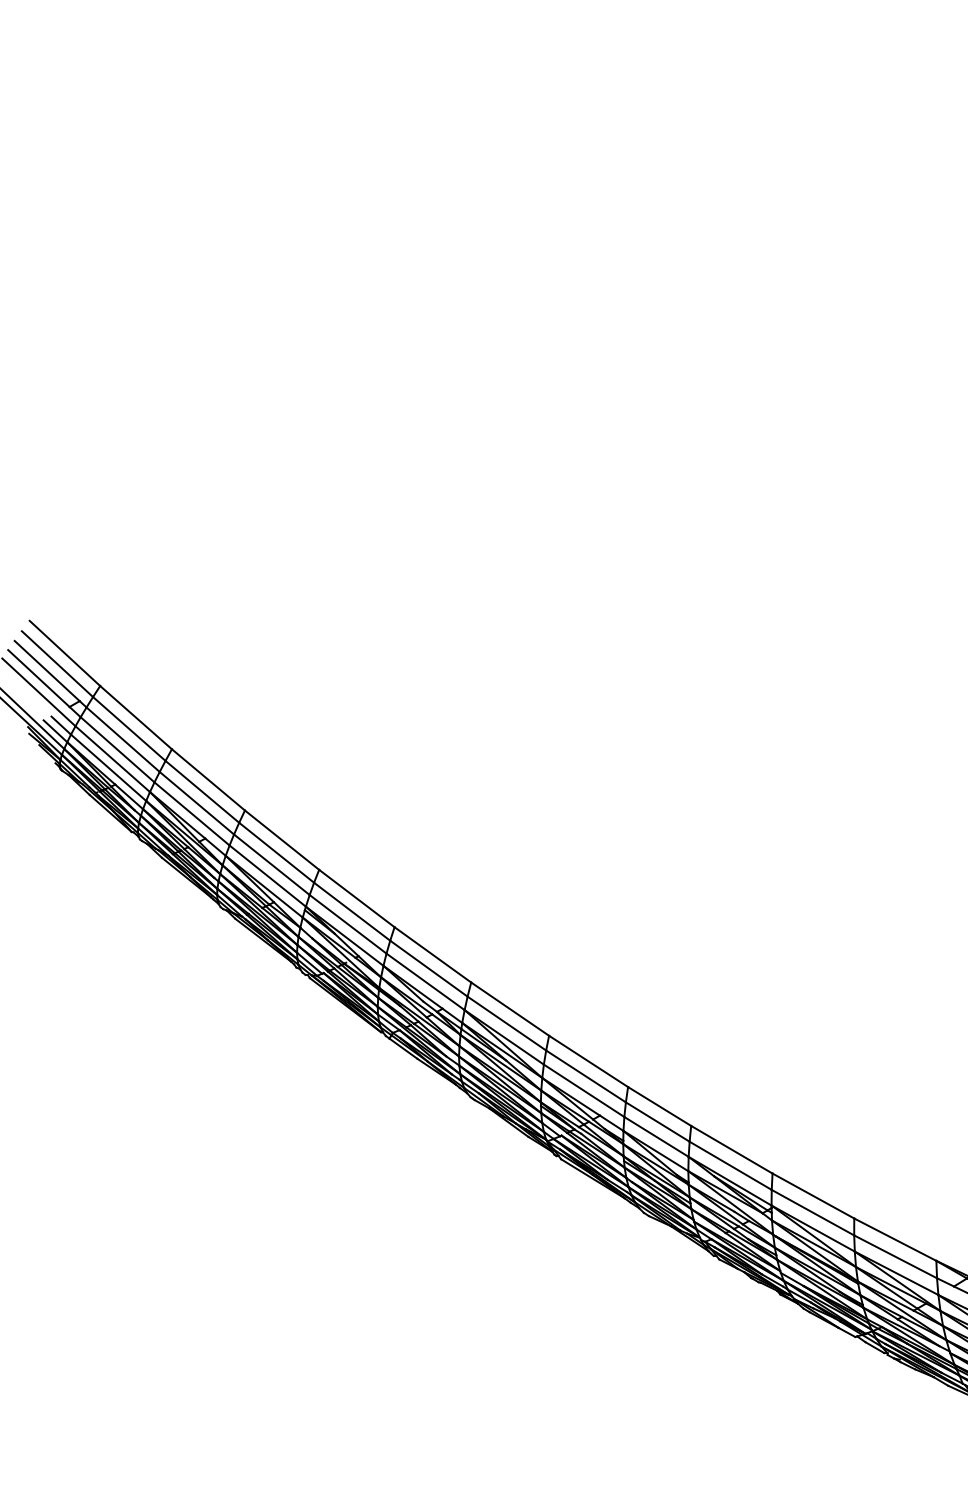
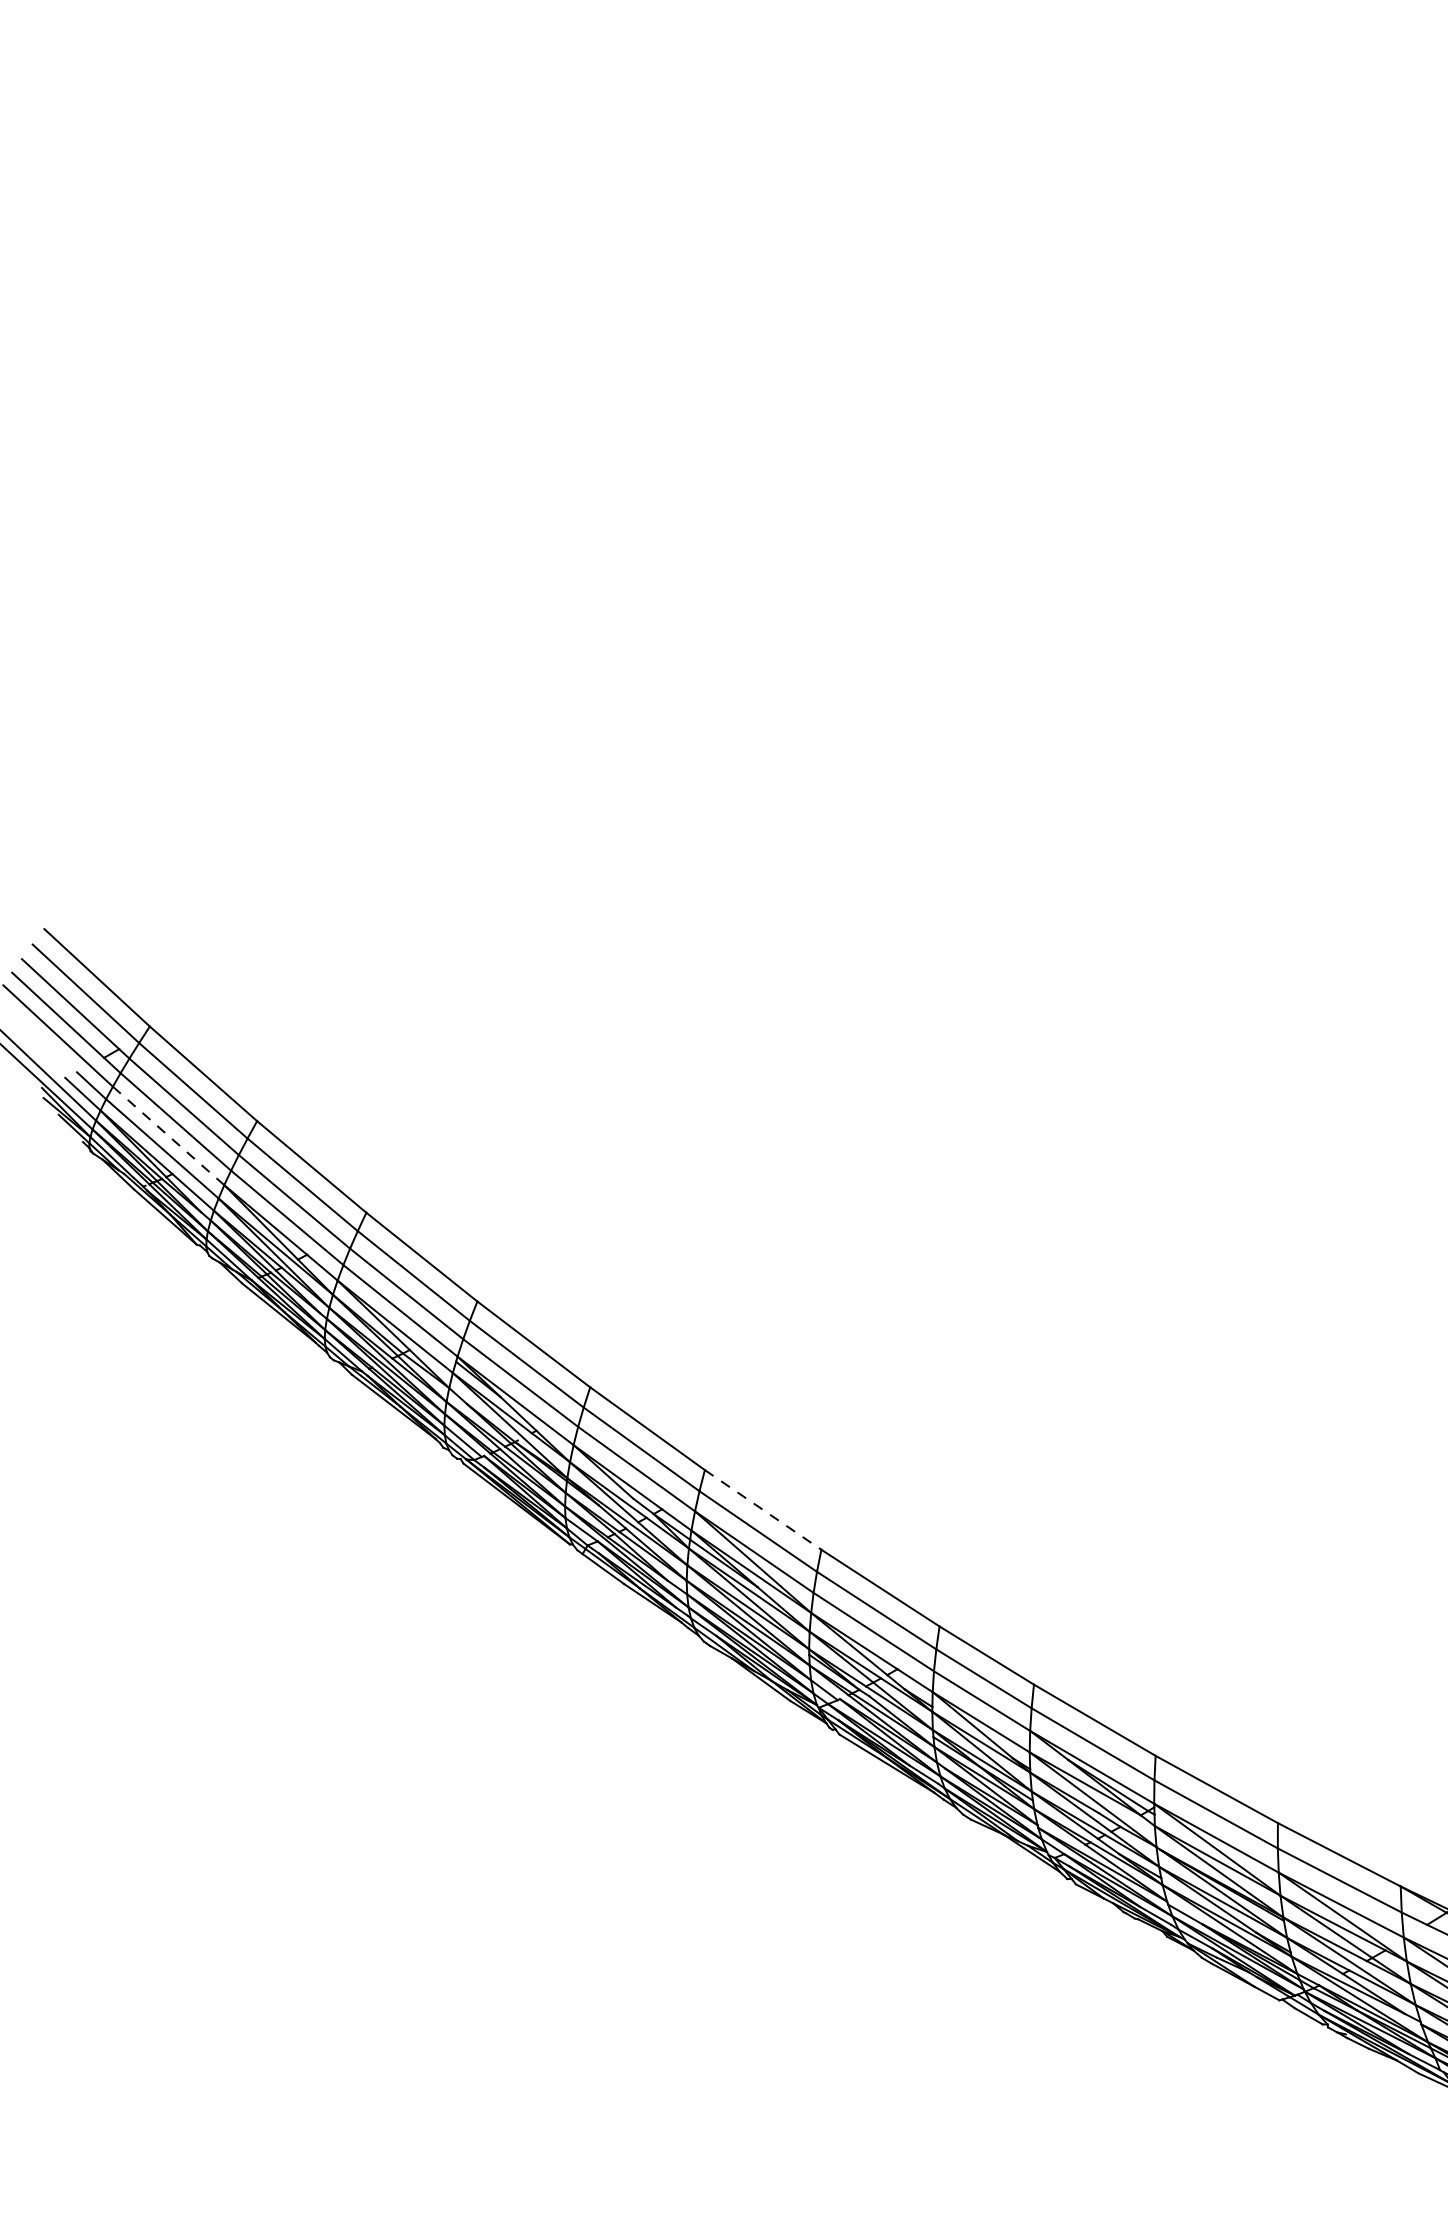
line: (112, 759) -> (168, 1136), solid -> dashed
line: (510, 1009) -> (763, 1510), solid -> dashed

